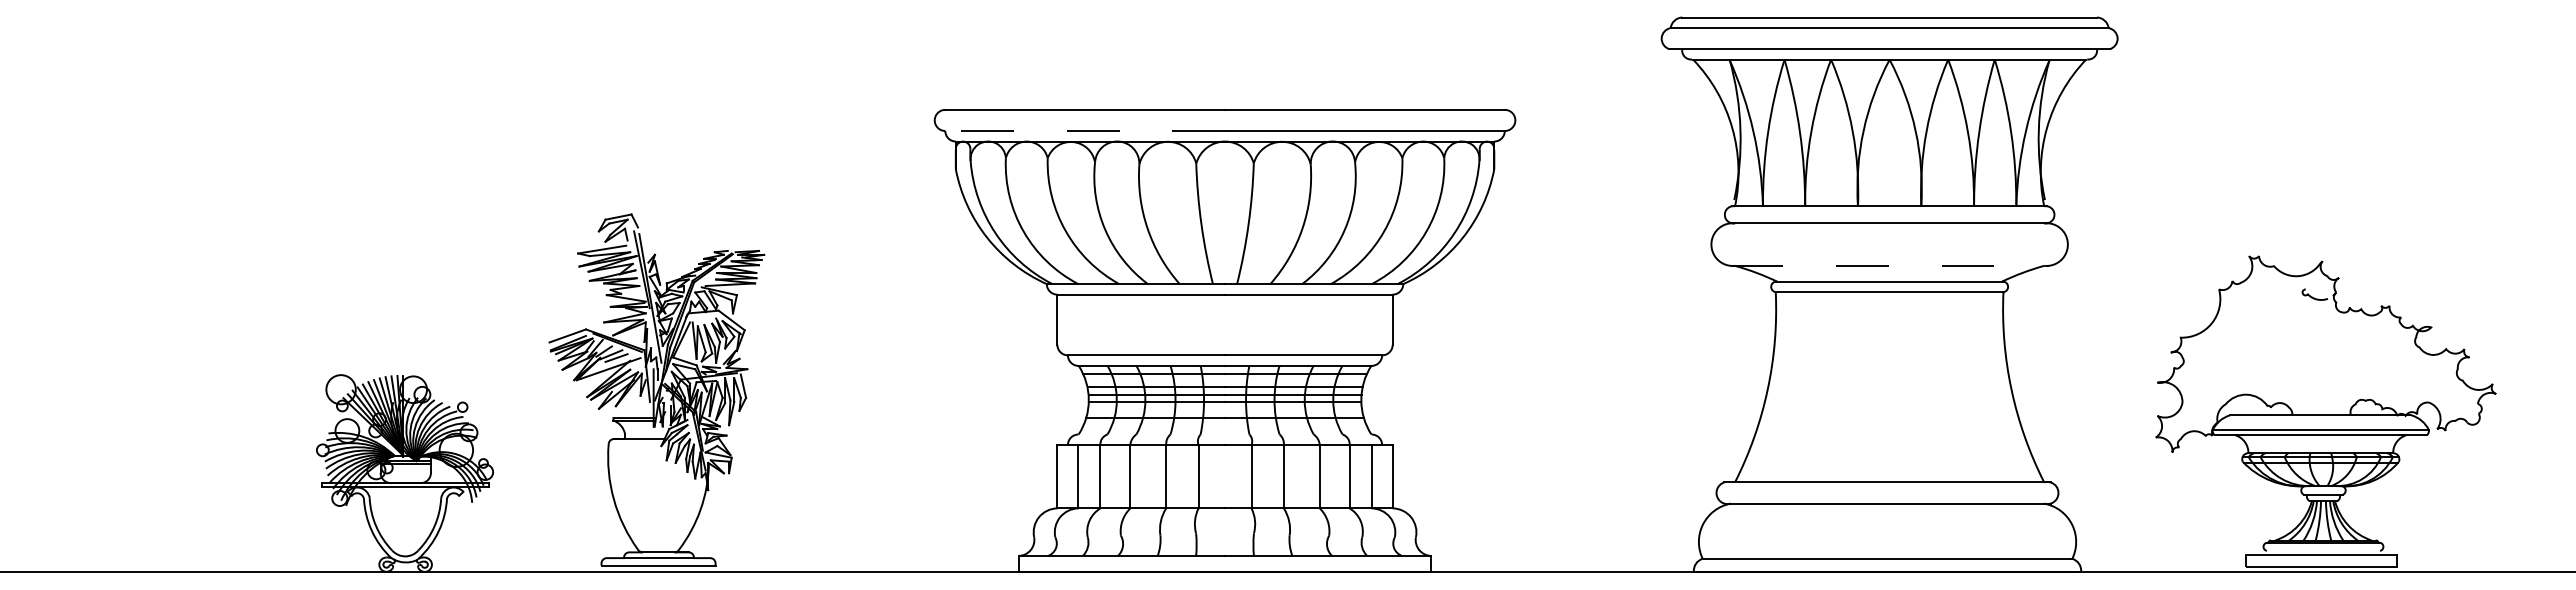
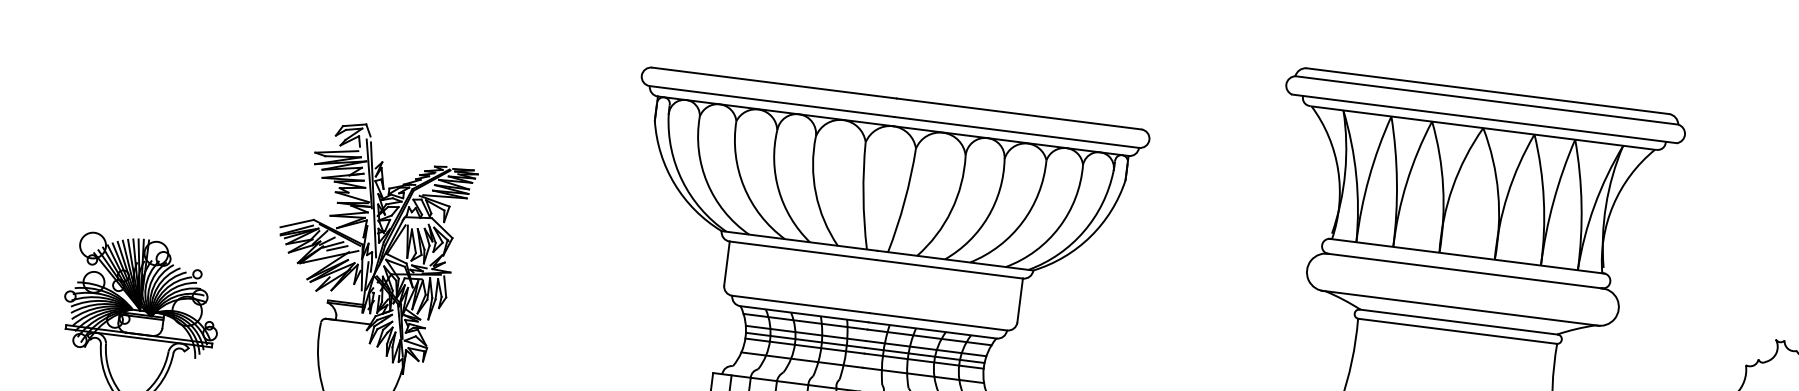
line: (1085, 131) -> (772, 102), dashed -> solid
line: (1890, 265) -> (1461, 308), dashed -> solid

